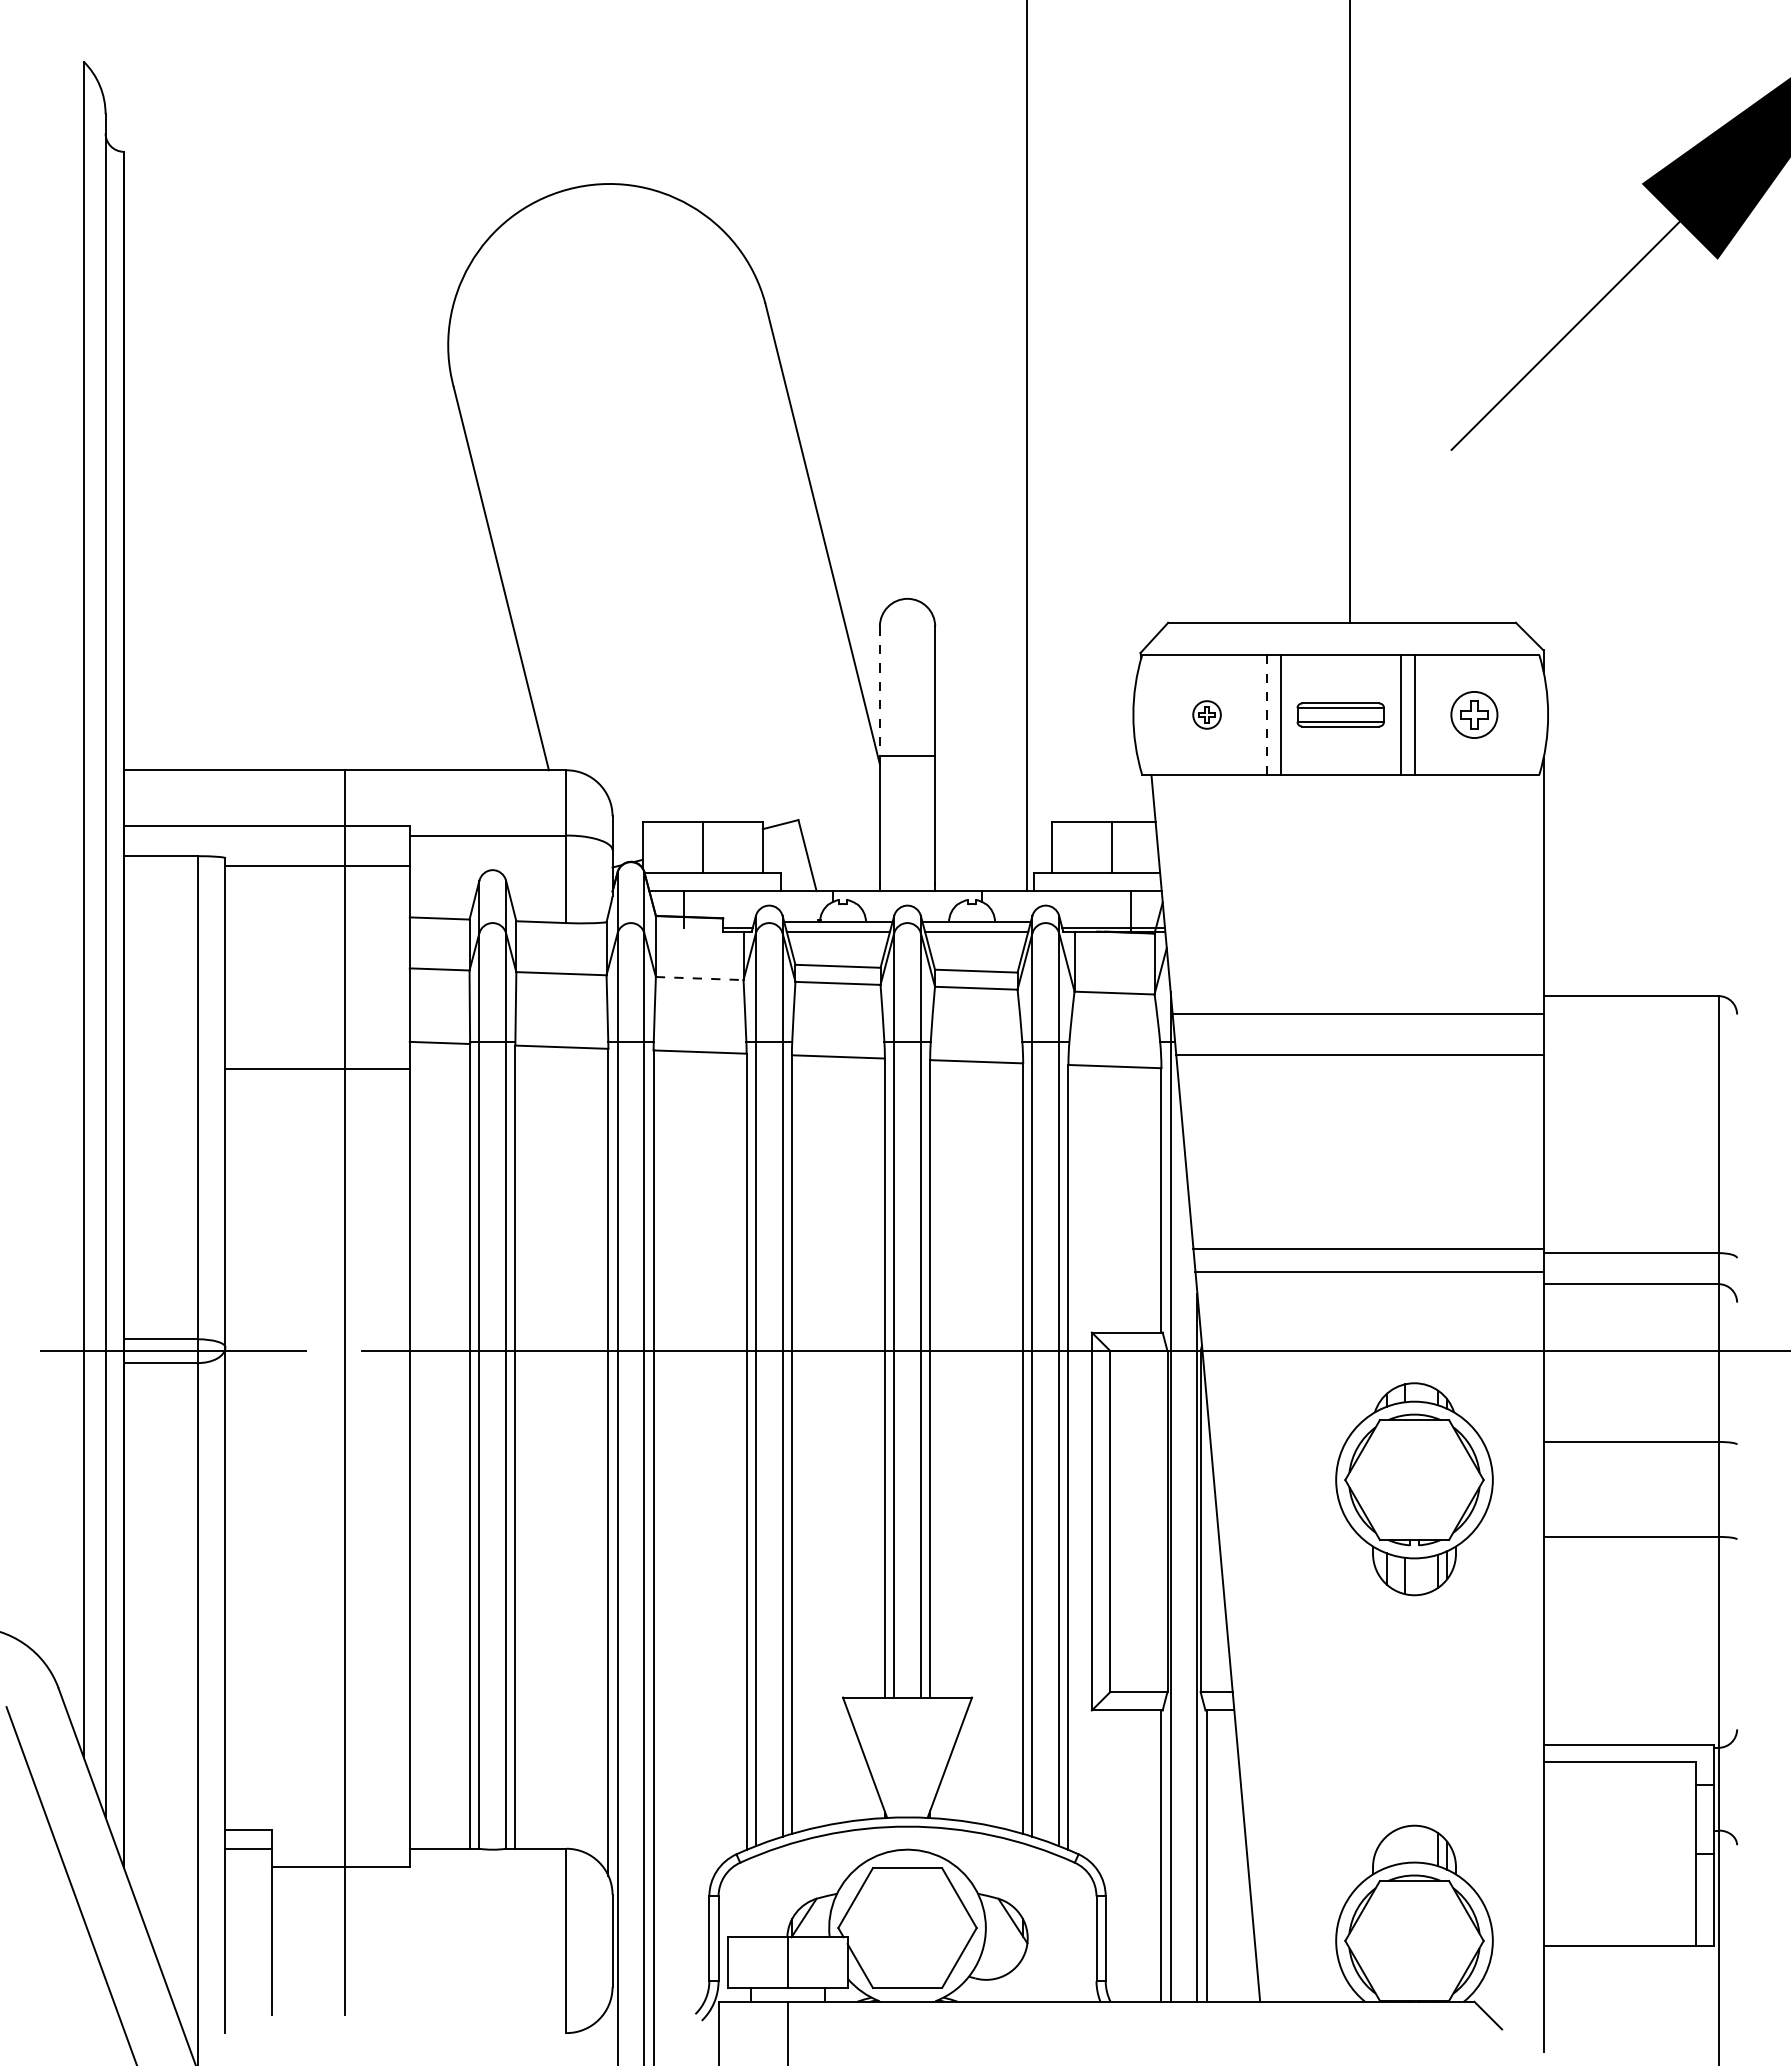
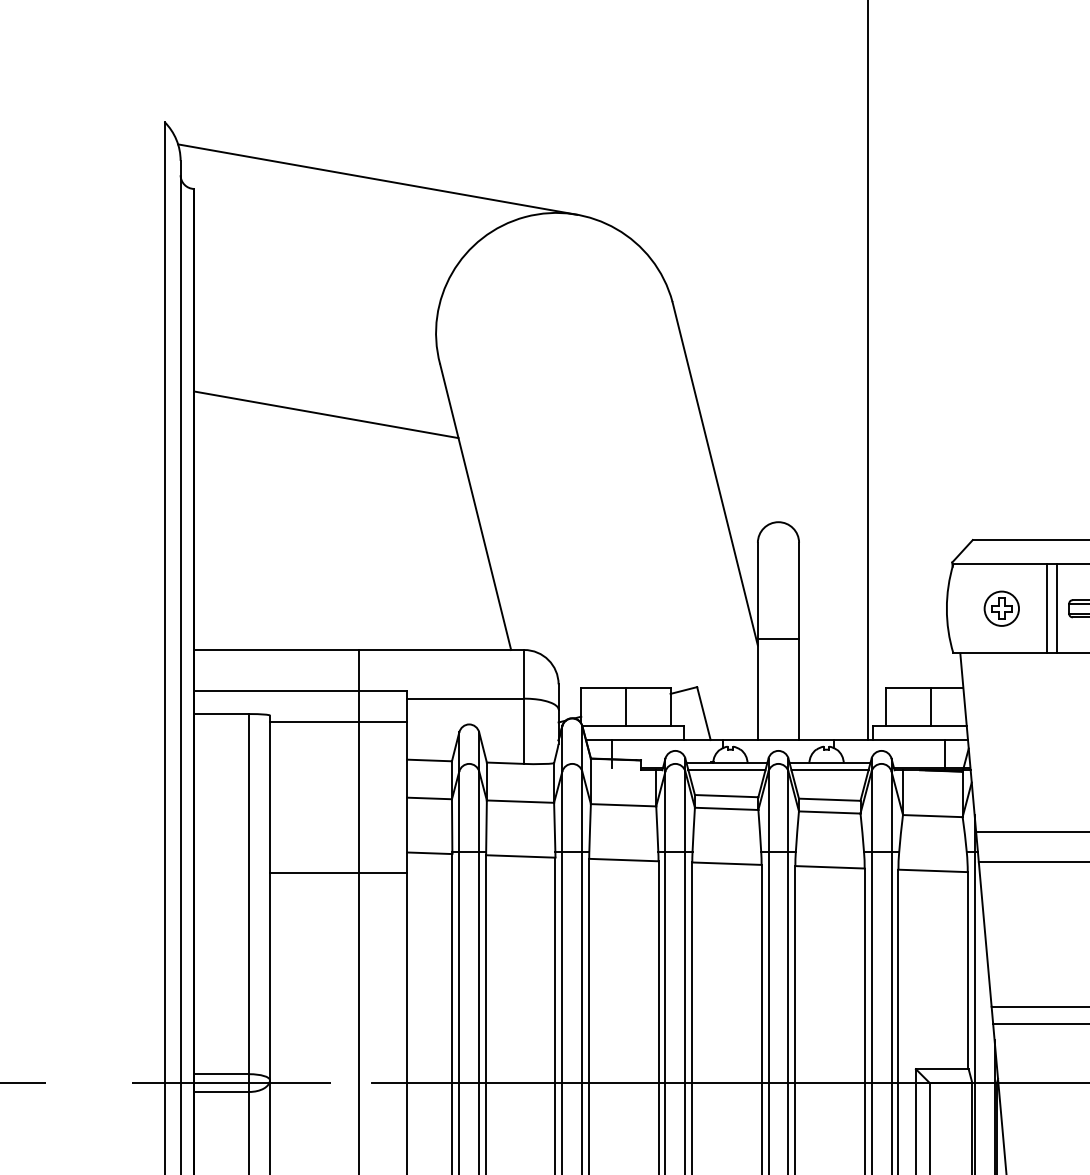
line: (369, 139) -> (377, 179), added
line: (300, 454) -> (325, 414), added
line: (879, 691) -> (757, 591), dashed -> solid
part: (1206, 714) -> (1001, 608), size x1.67
line: (1267, 714) -> (1046, 608), dashed -> solid
line: (699, 978) -> (623, 805), dashed -> solid

